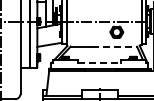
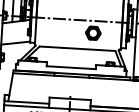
line: (114, 46) -> (89, 49), dashed -> solid
line: (99, 63) -> (71, 67), dashed -> solid

